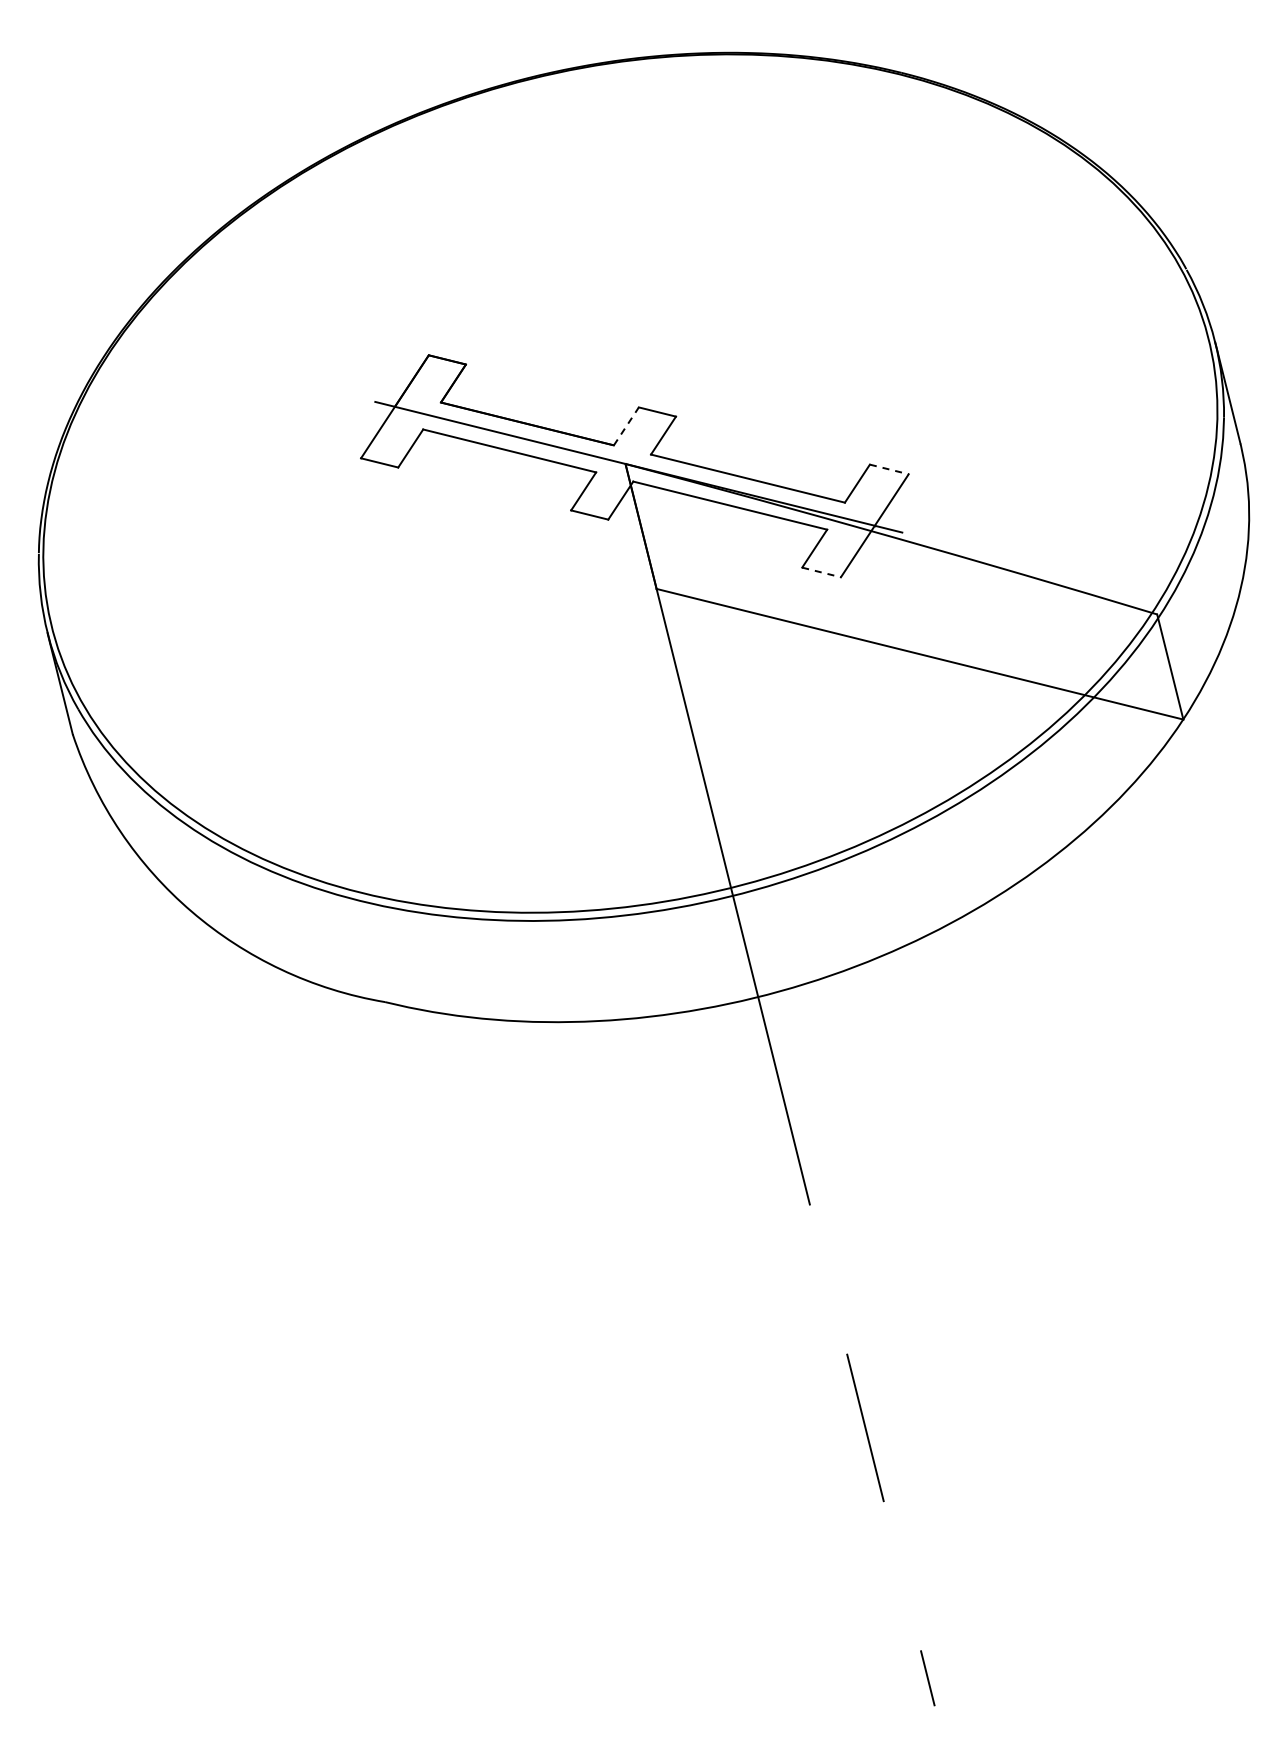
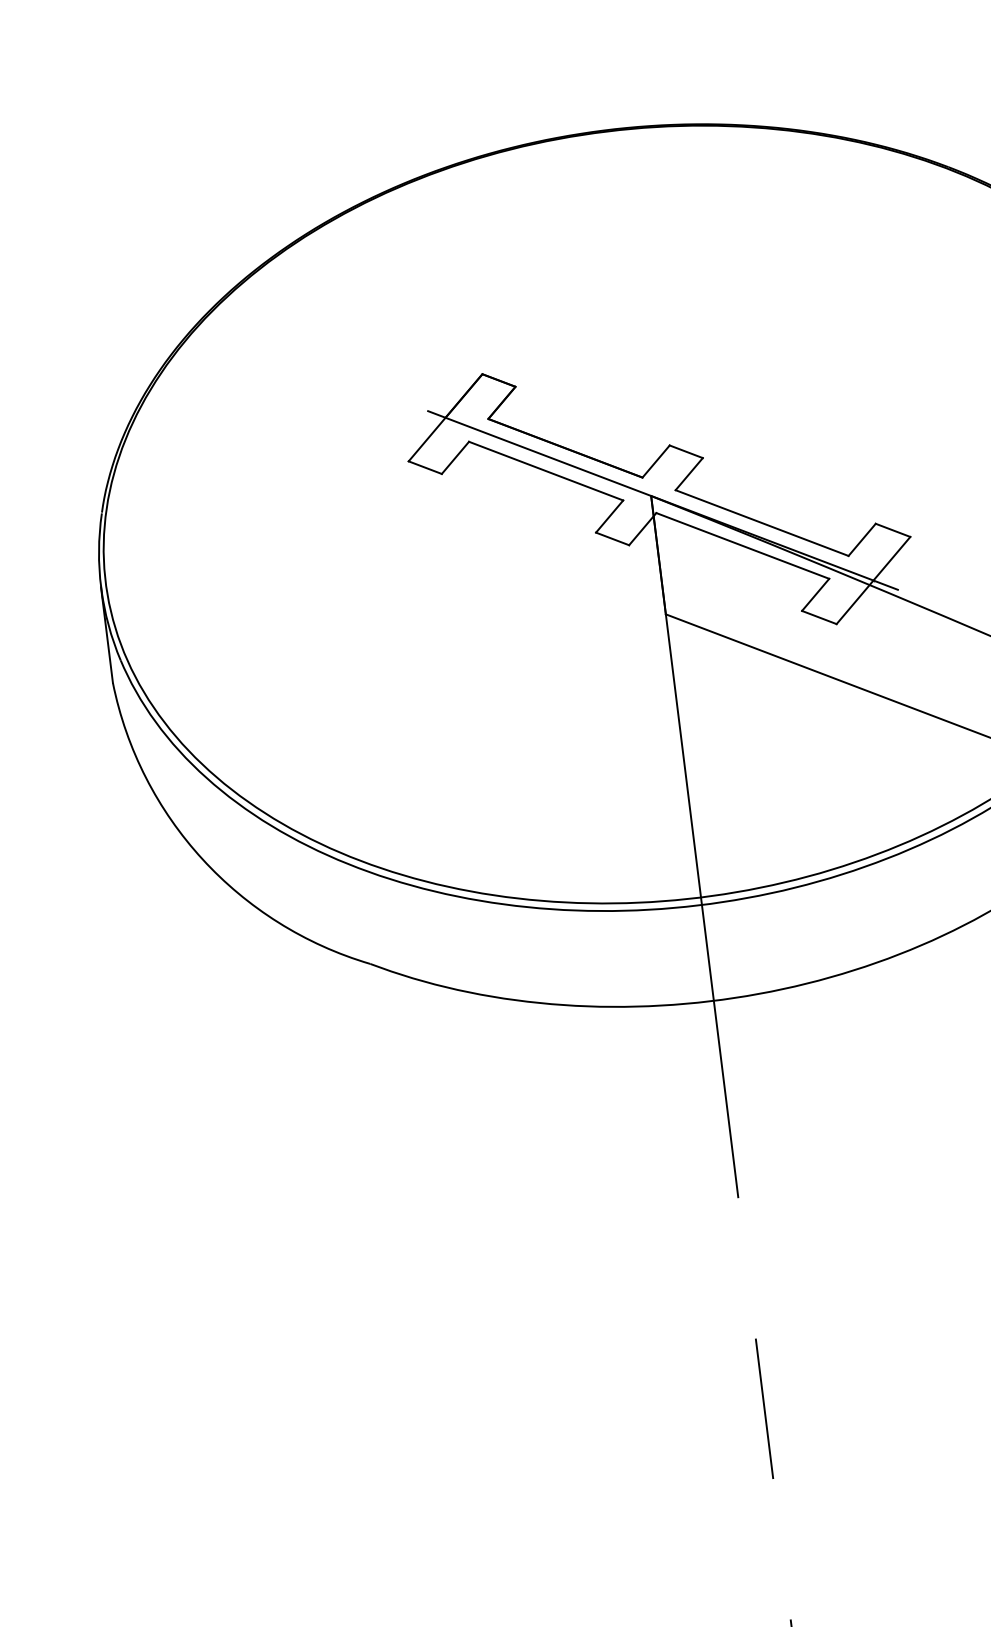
line: (626, 426) -> (656, 461), dashed -> solid
line: (889, 469) -> (893, 530), dashed -> solid
line: (821, 572) -> (819, 617), dashed -> solid

